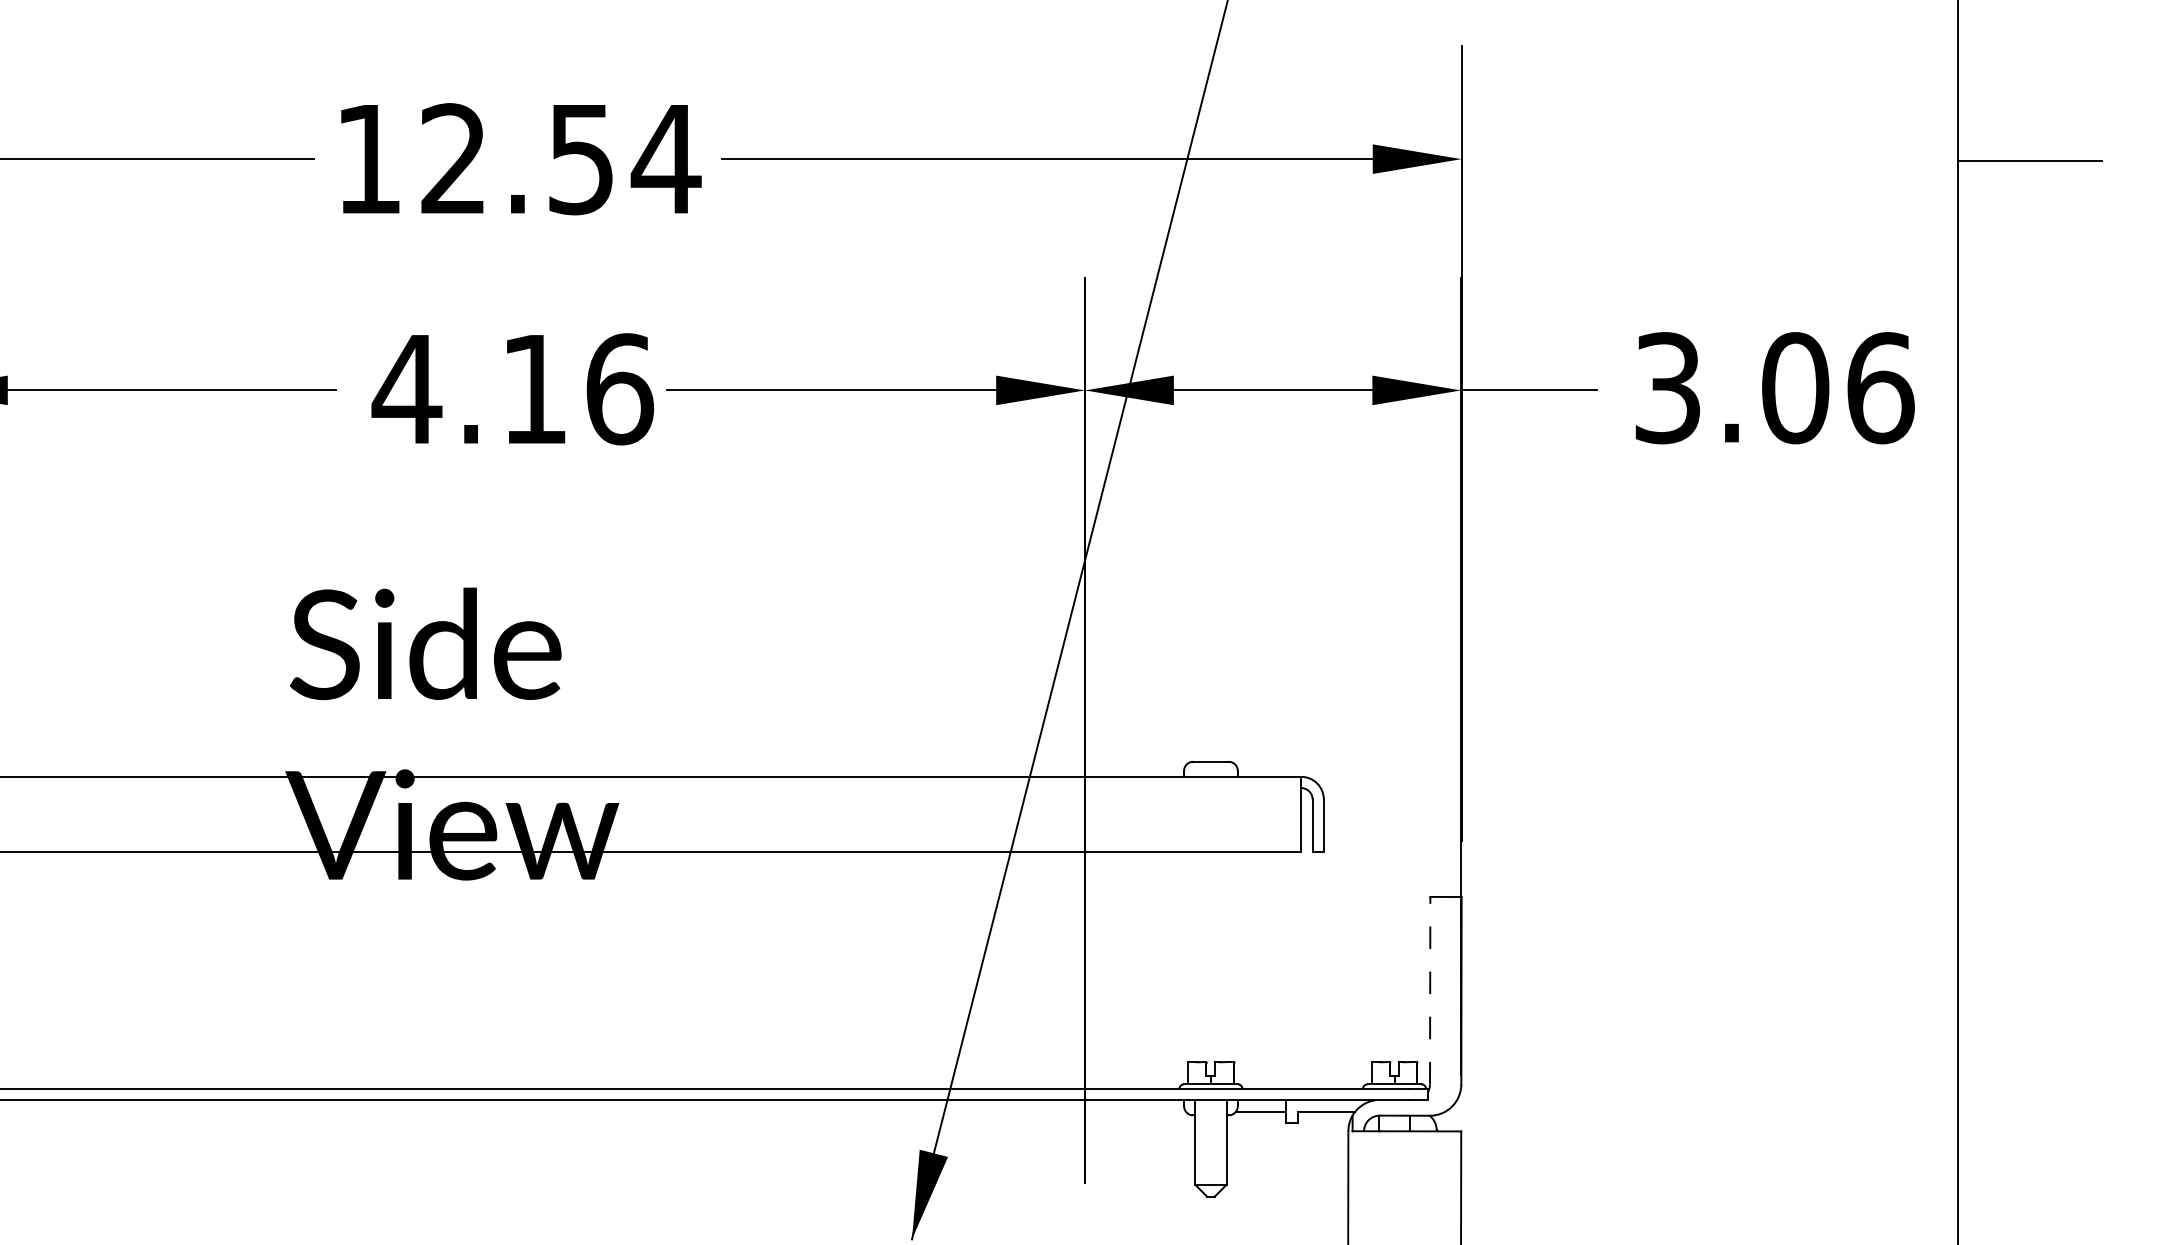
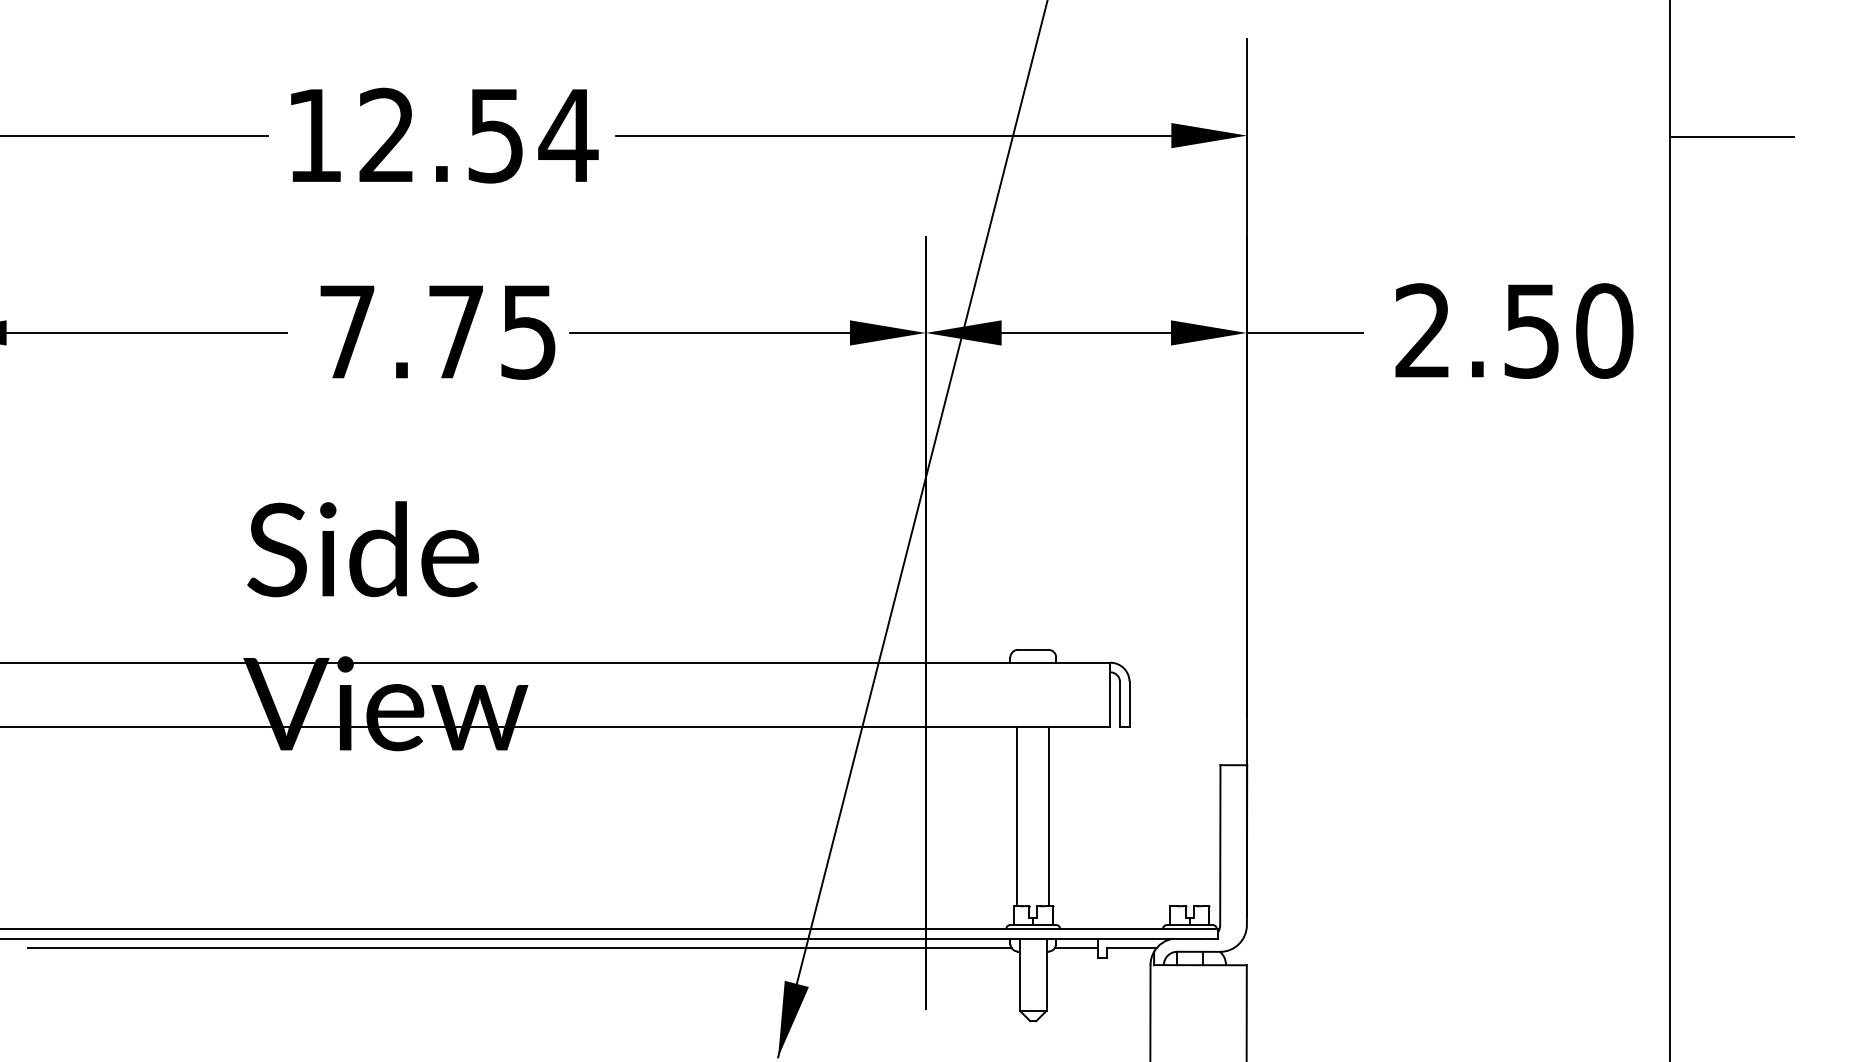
text: (1774, 388) -> (1514, 331), 3.06 -> 2.50
text: (512, 389) -> (437, 332), 4.16 -> 7.75
line: (1192, 957) -> (1017, 816), added
line: (1229, 957) -> (1049, 816), added
line: (1430, 990) -> (1220, 845), dashed -> solid
line: (608, 1111) -> (519, 948), added

